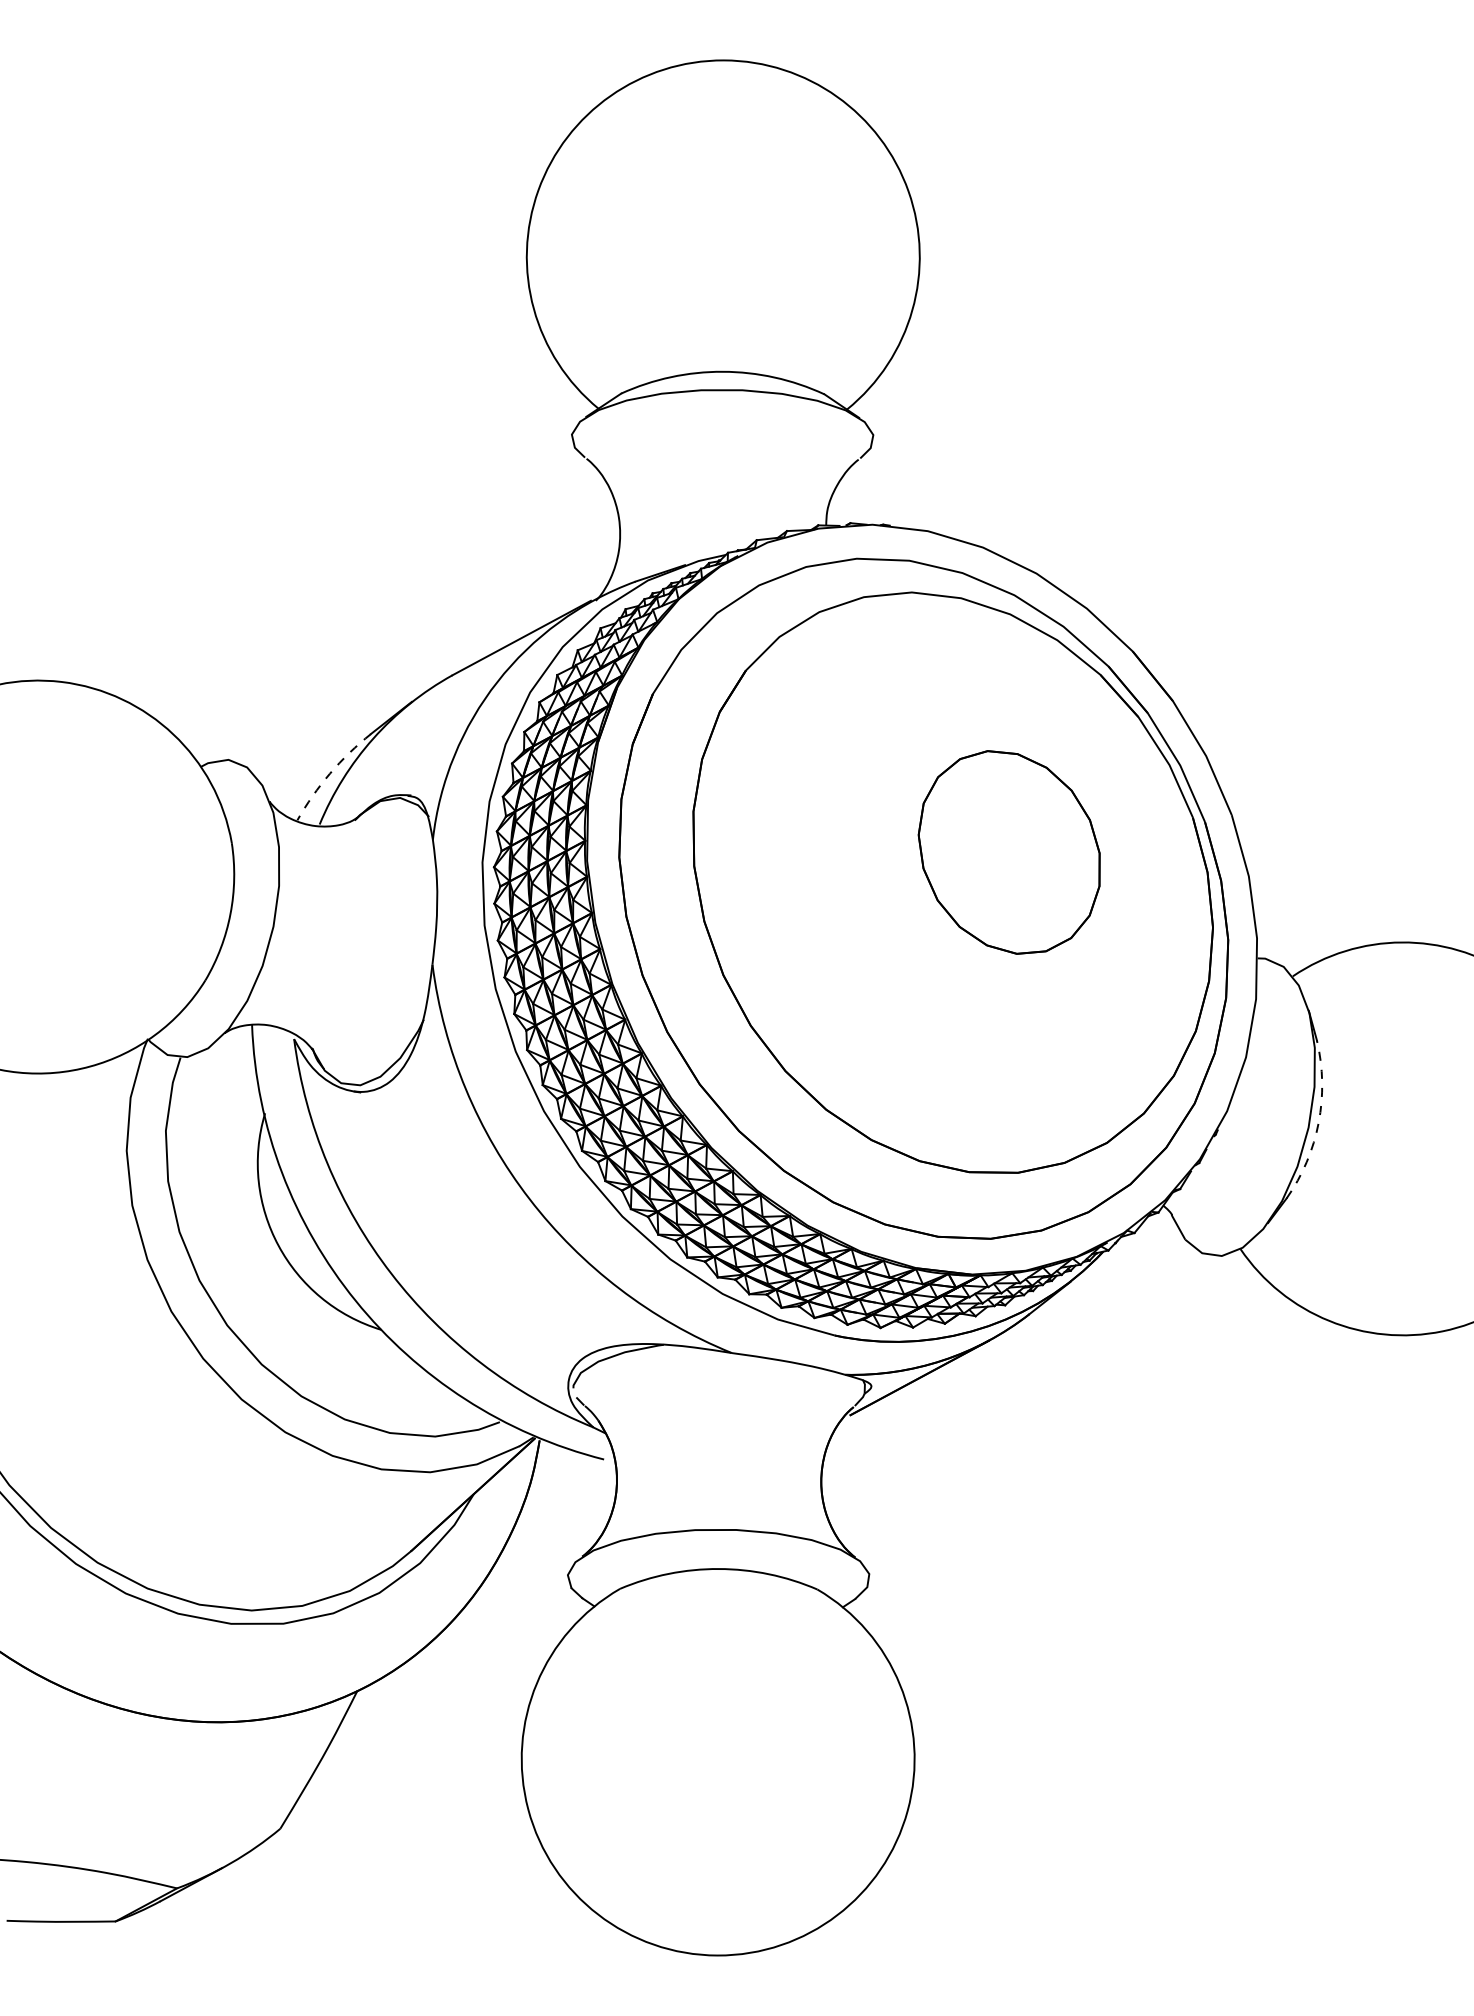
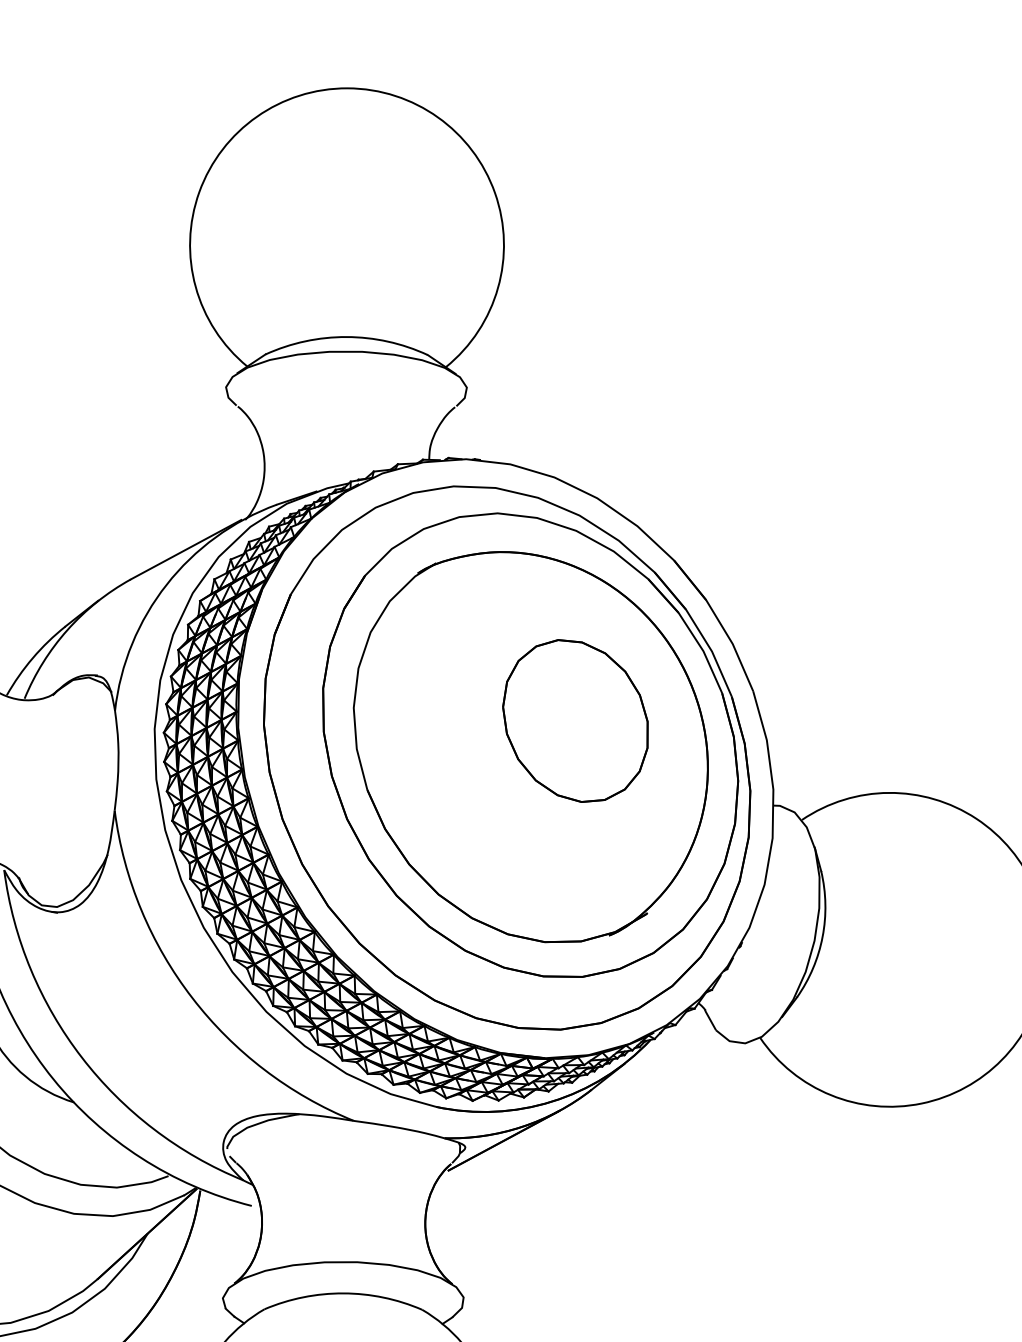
arc: (330, 773) -> (33, 657), dashed -> solid
part: (952, 885) -> (530, 747), added
arc: (1318, 1122) -> (822, 936), dashed -> solid

